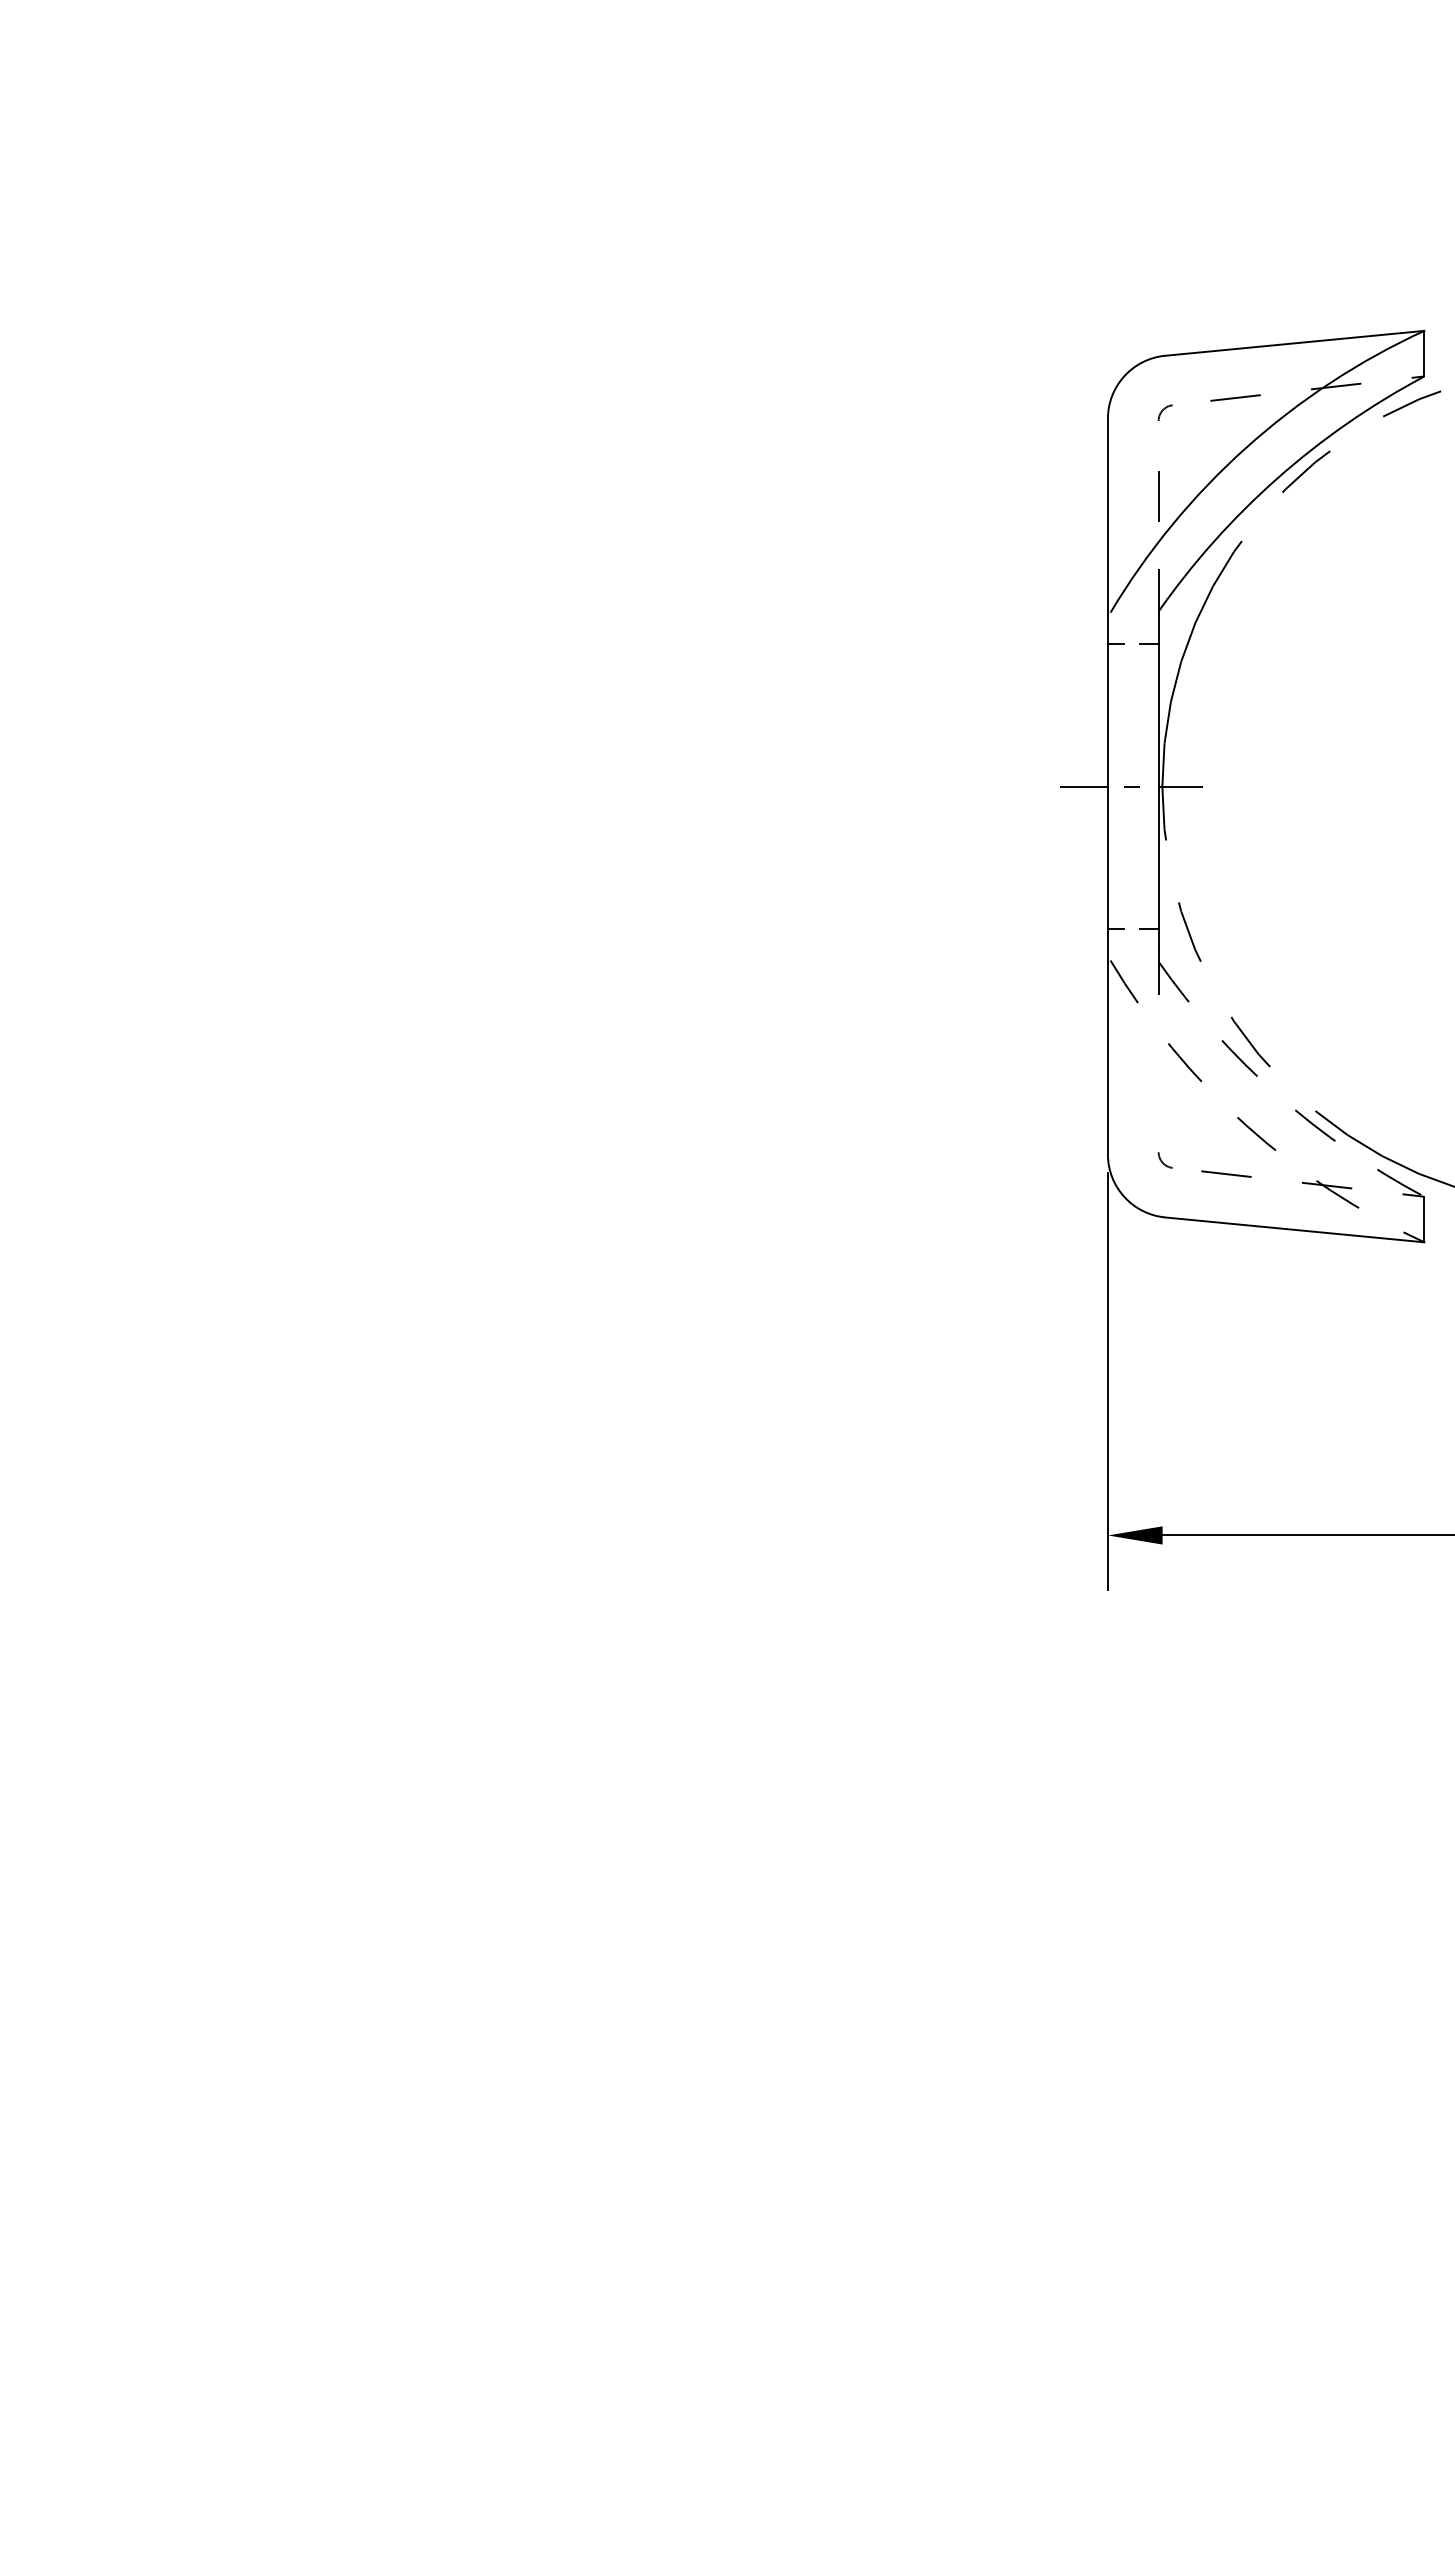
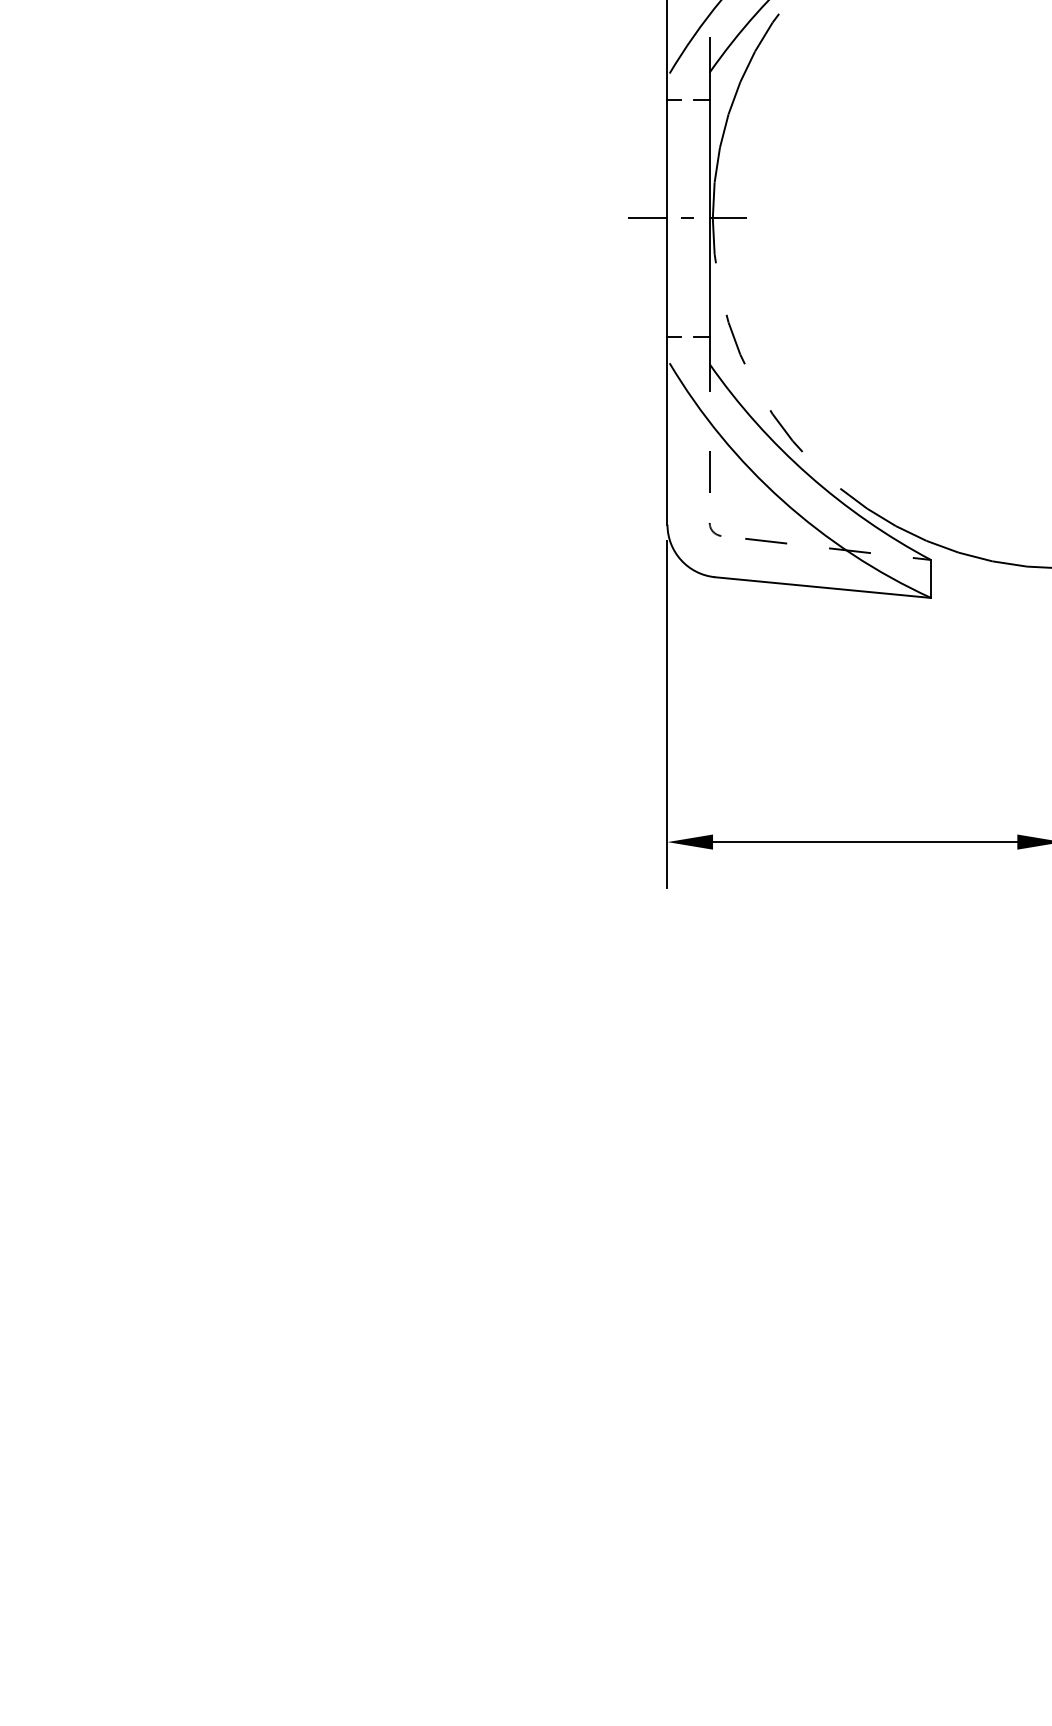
line: (1158, 1091) -> (709, 472), added
arc: (1277, 1094) -> (808, 474), dashed -> solid
arc: (1246, 1125) -> (782, 500), dashed -> solid

